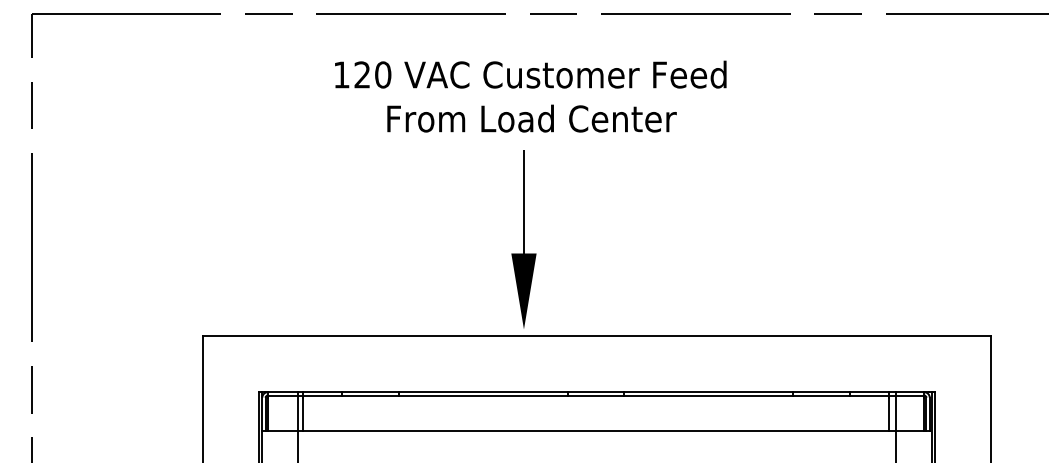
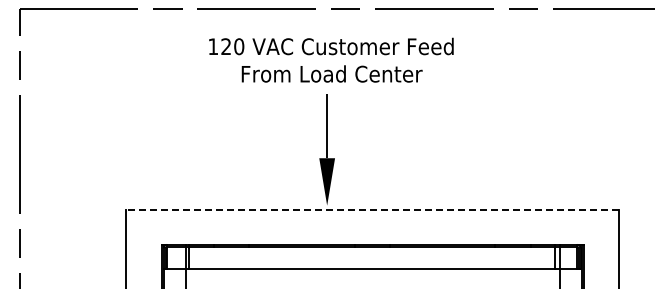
line: (596, 335) -> (372, 209), solid -> dashed

